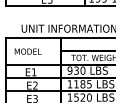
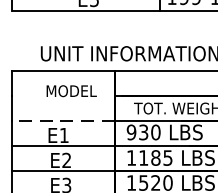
text: (27, 51) -> (70, 90), moved
line: (33, 64) -> (63, 120), solid -> dashed

